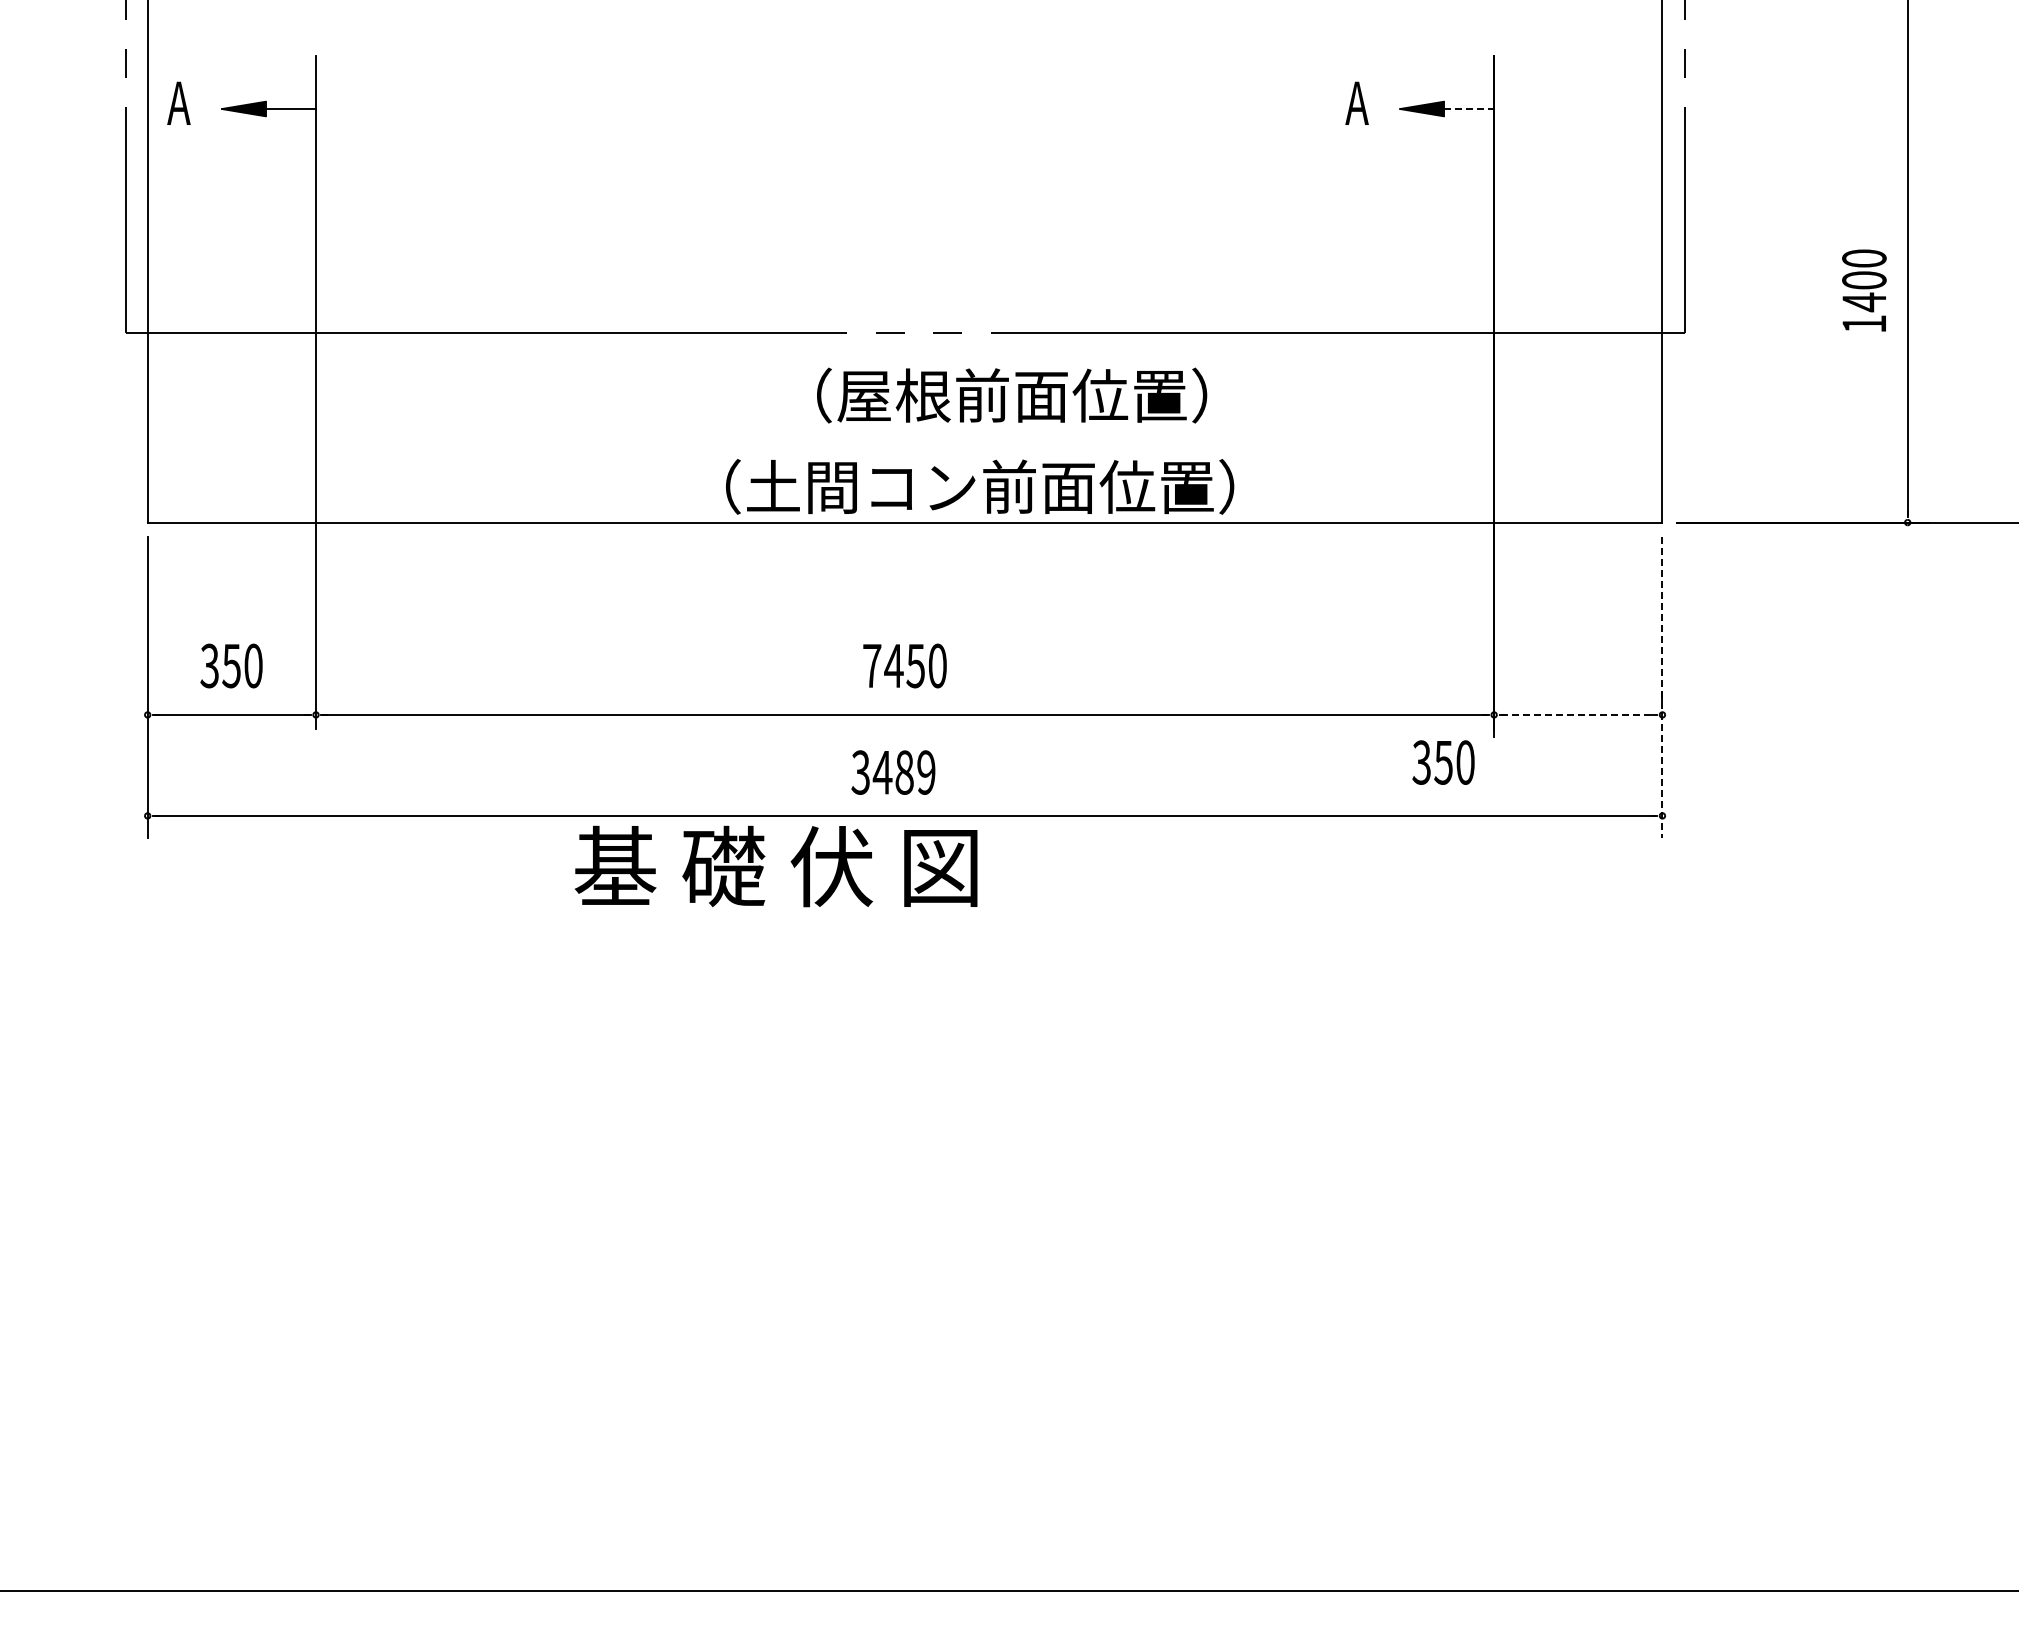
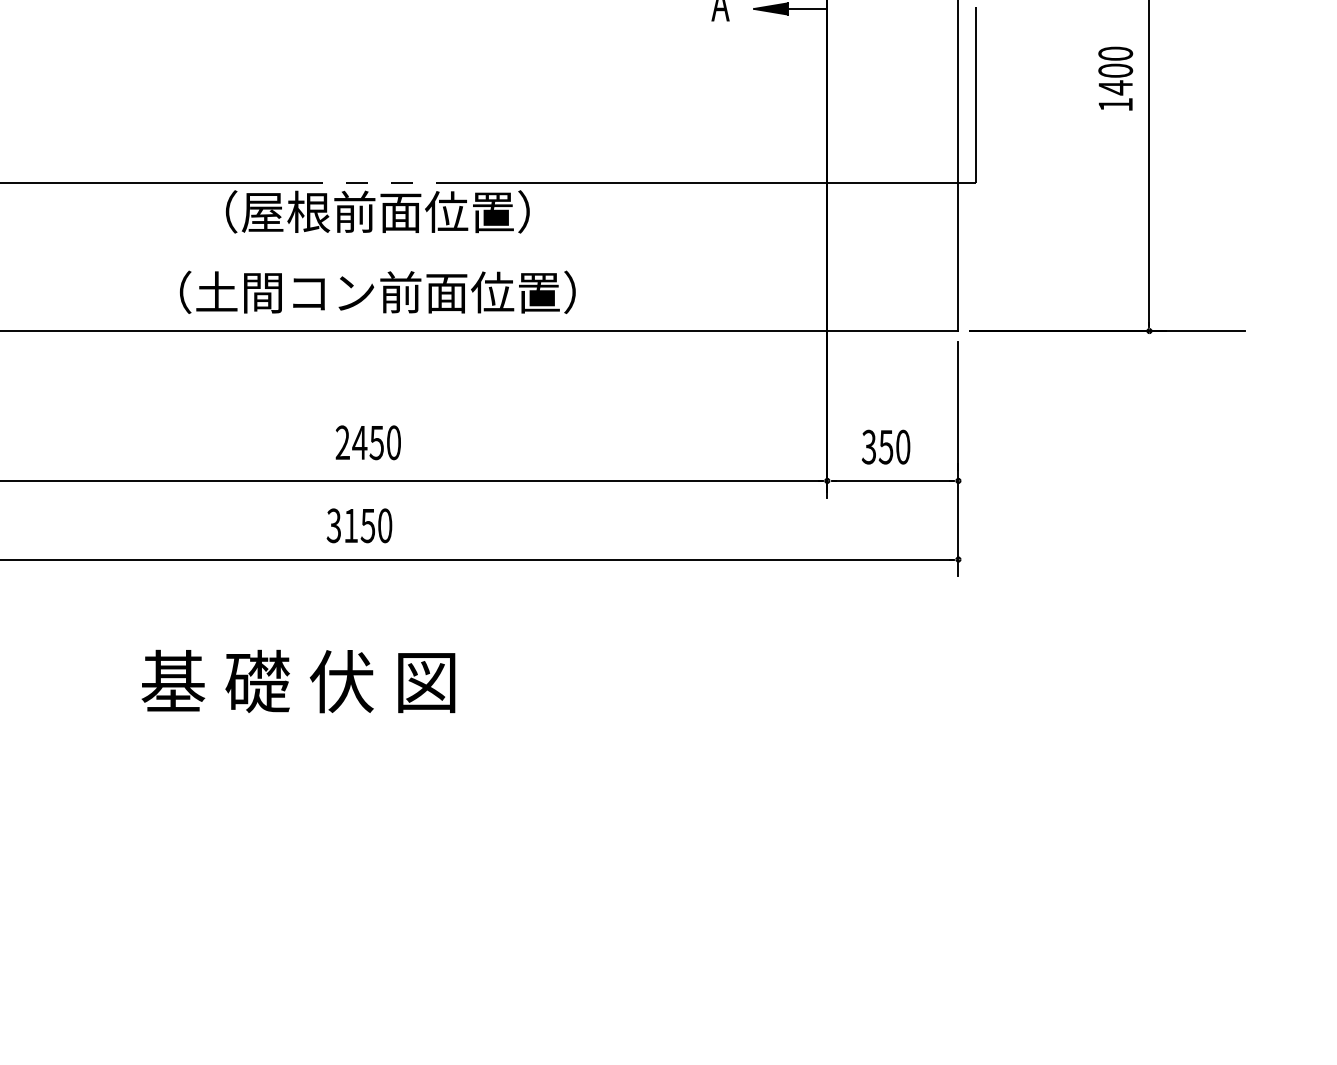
line: (1469, 109) -> (808, 9), dashed -> solid
text: (1864, 290) -> (1115, 78), moved
text: (1012, 395) -> (378, 211), moved
text: (980, 486) -> (378, 292), moved
text: (872, 665) -> (343, 442), 7450 -> 2450
line: (1662, 687) -> (958, 459), dashed -> solid
line: (1578, 714) -> (893, 480), dashed -> solid
text: (1443, 762) -> (886, 447), moved
text: (903, 772) -> (367, 525), 3489 -> 3150
text: (775, 866) -> (297, 681), moved

